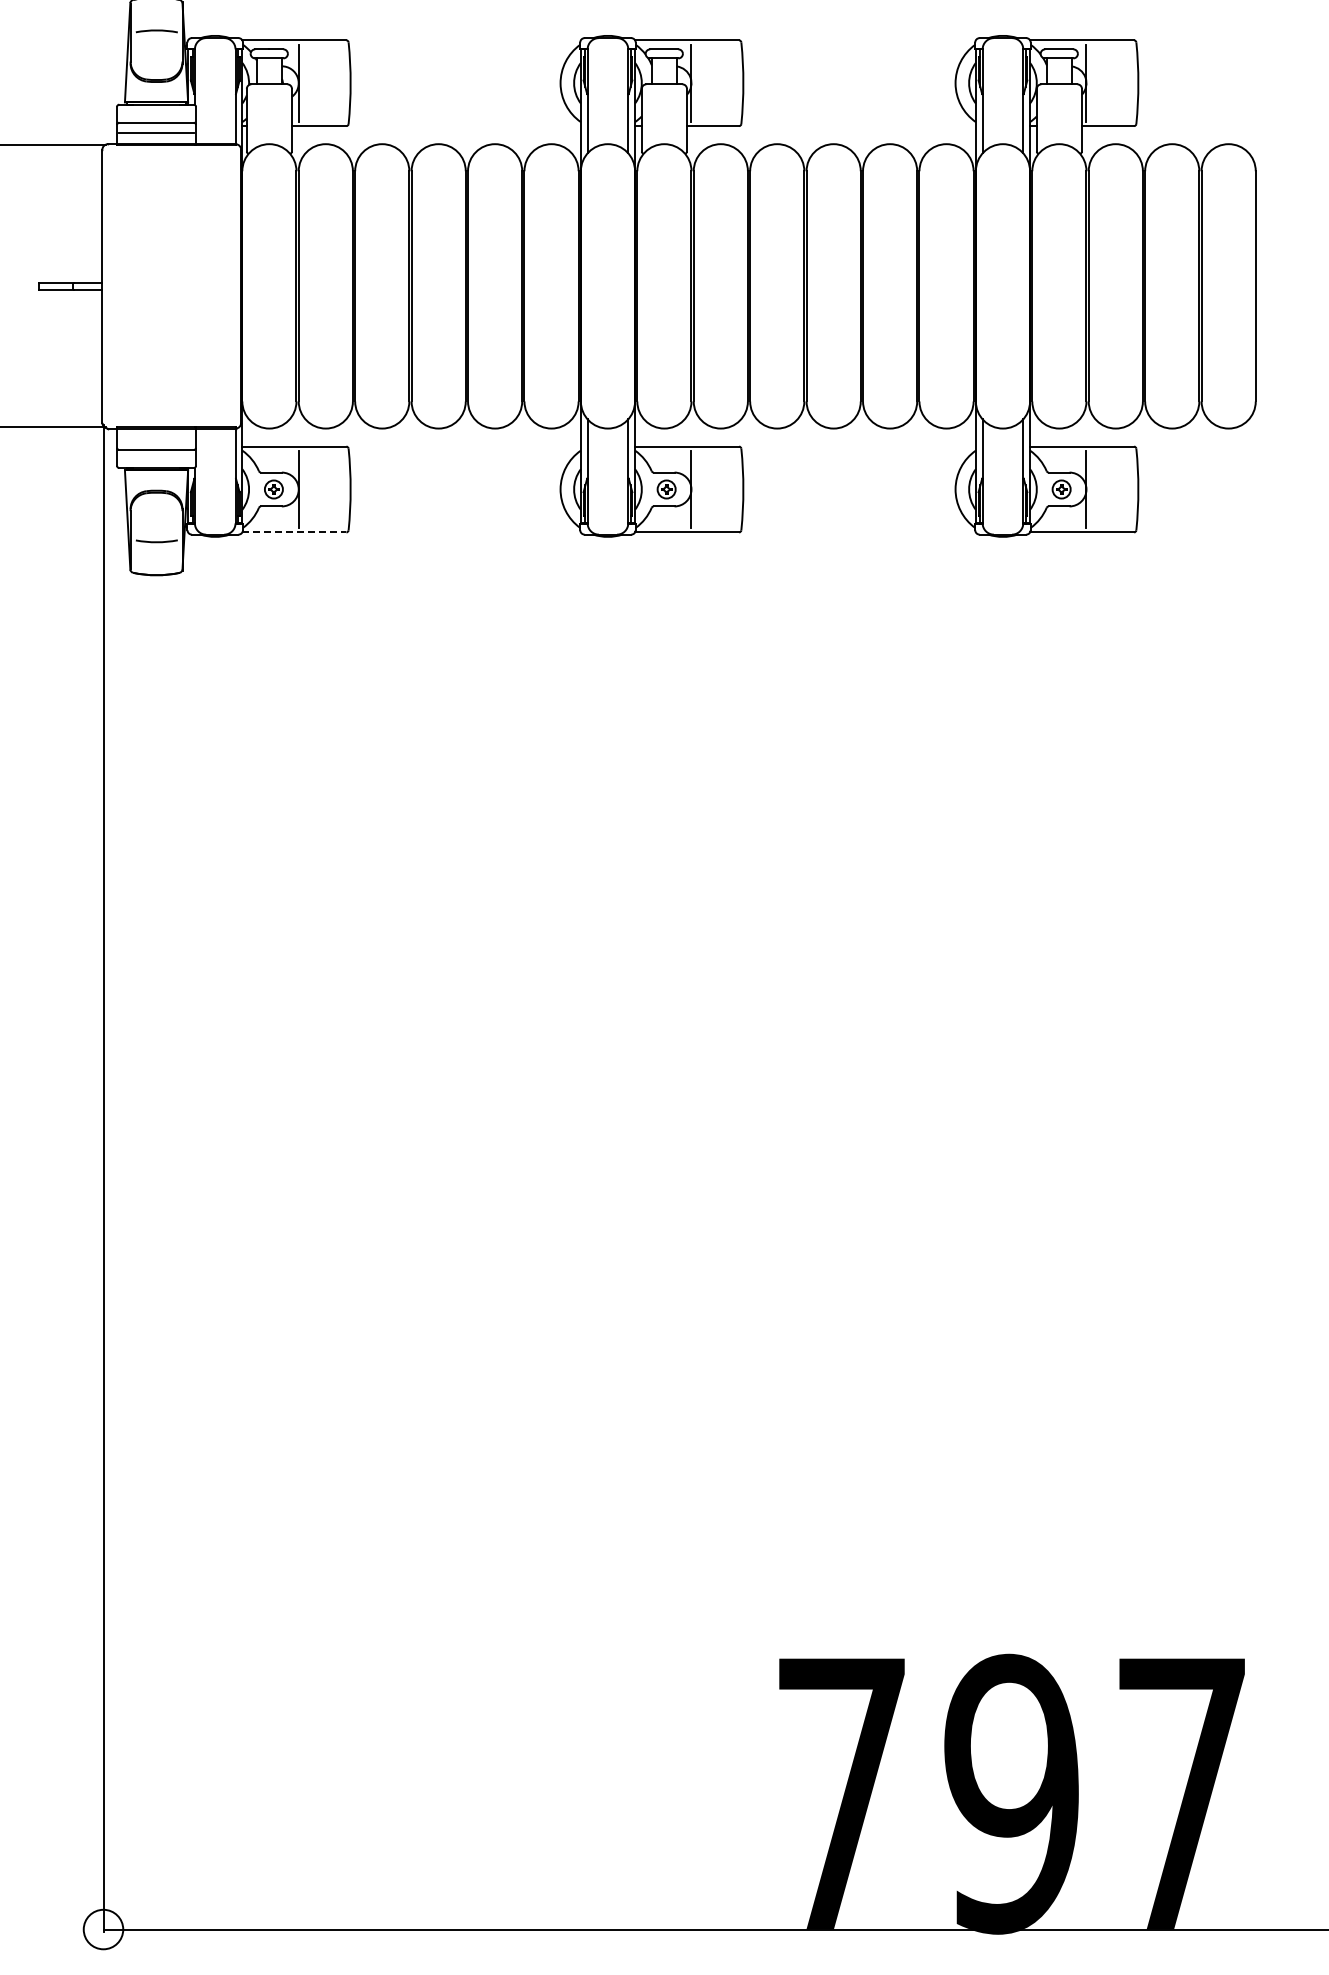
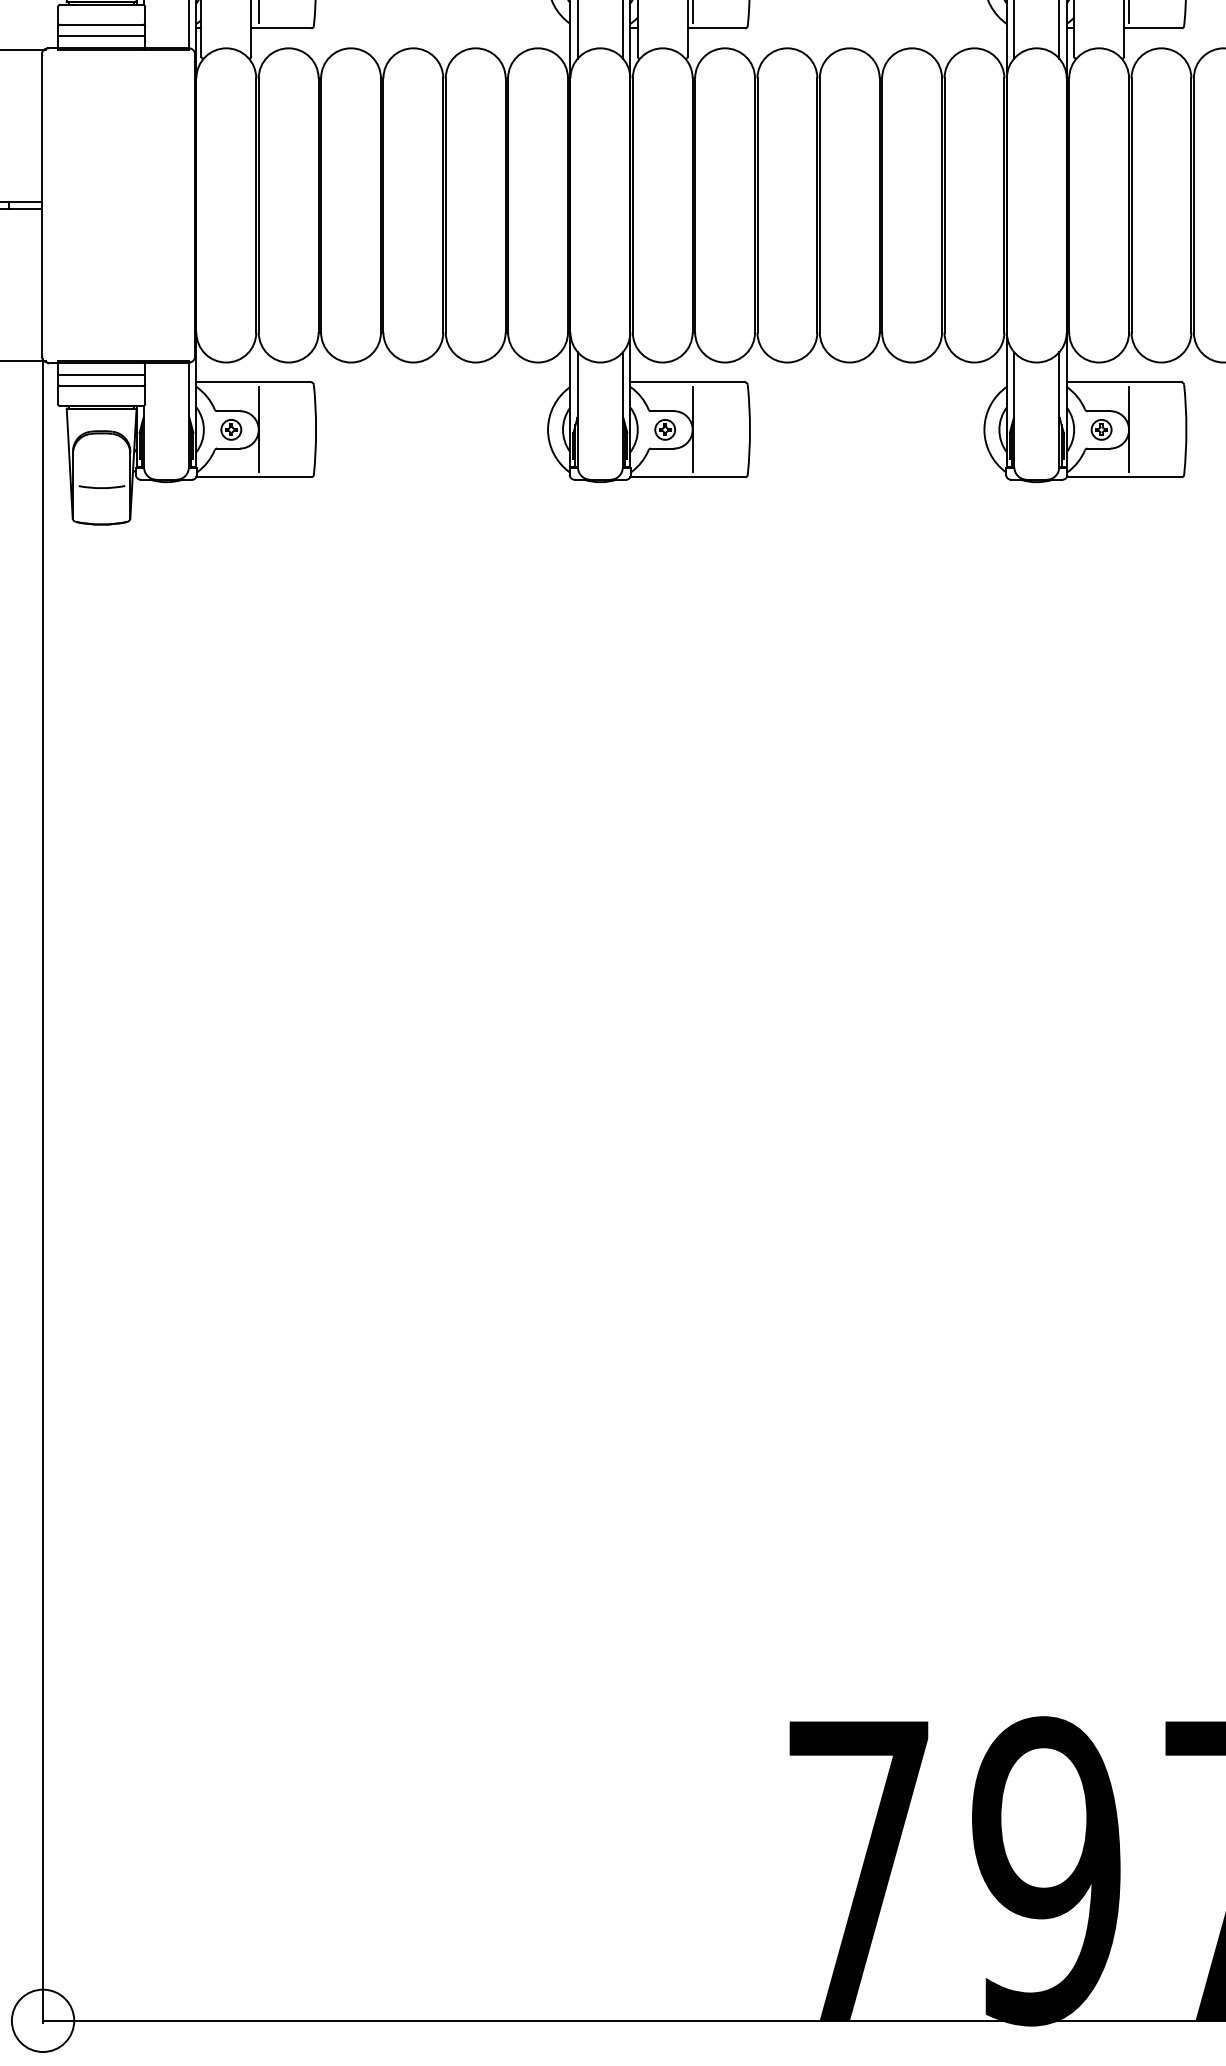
line: (156, 439) -> (101, 374), added
line: (294, 532) -> (254, 477), dashed -> solid
circle: (103, 1929) -> (43, 2020), size x1.43

